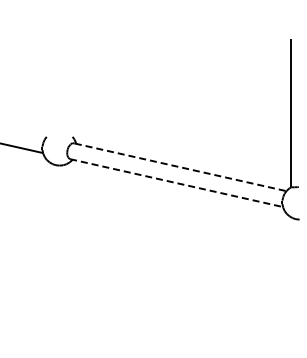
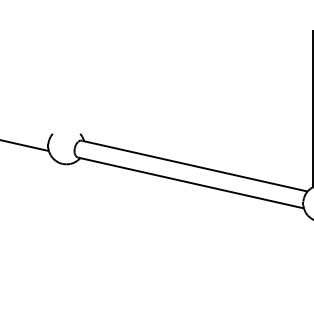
line: (181, 167) -> (196, 166), dashed -> solid
line: (177, 183) -> (191, 183), dashed -> solid

